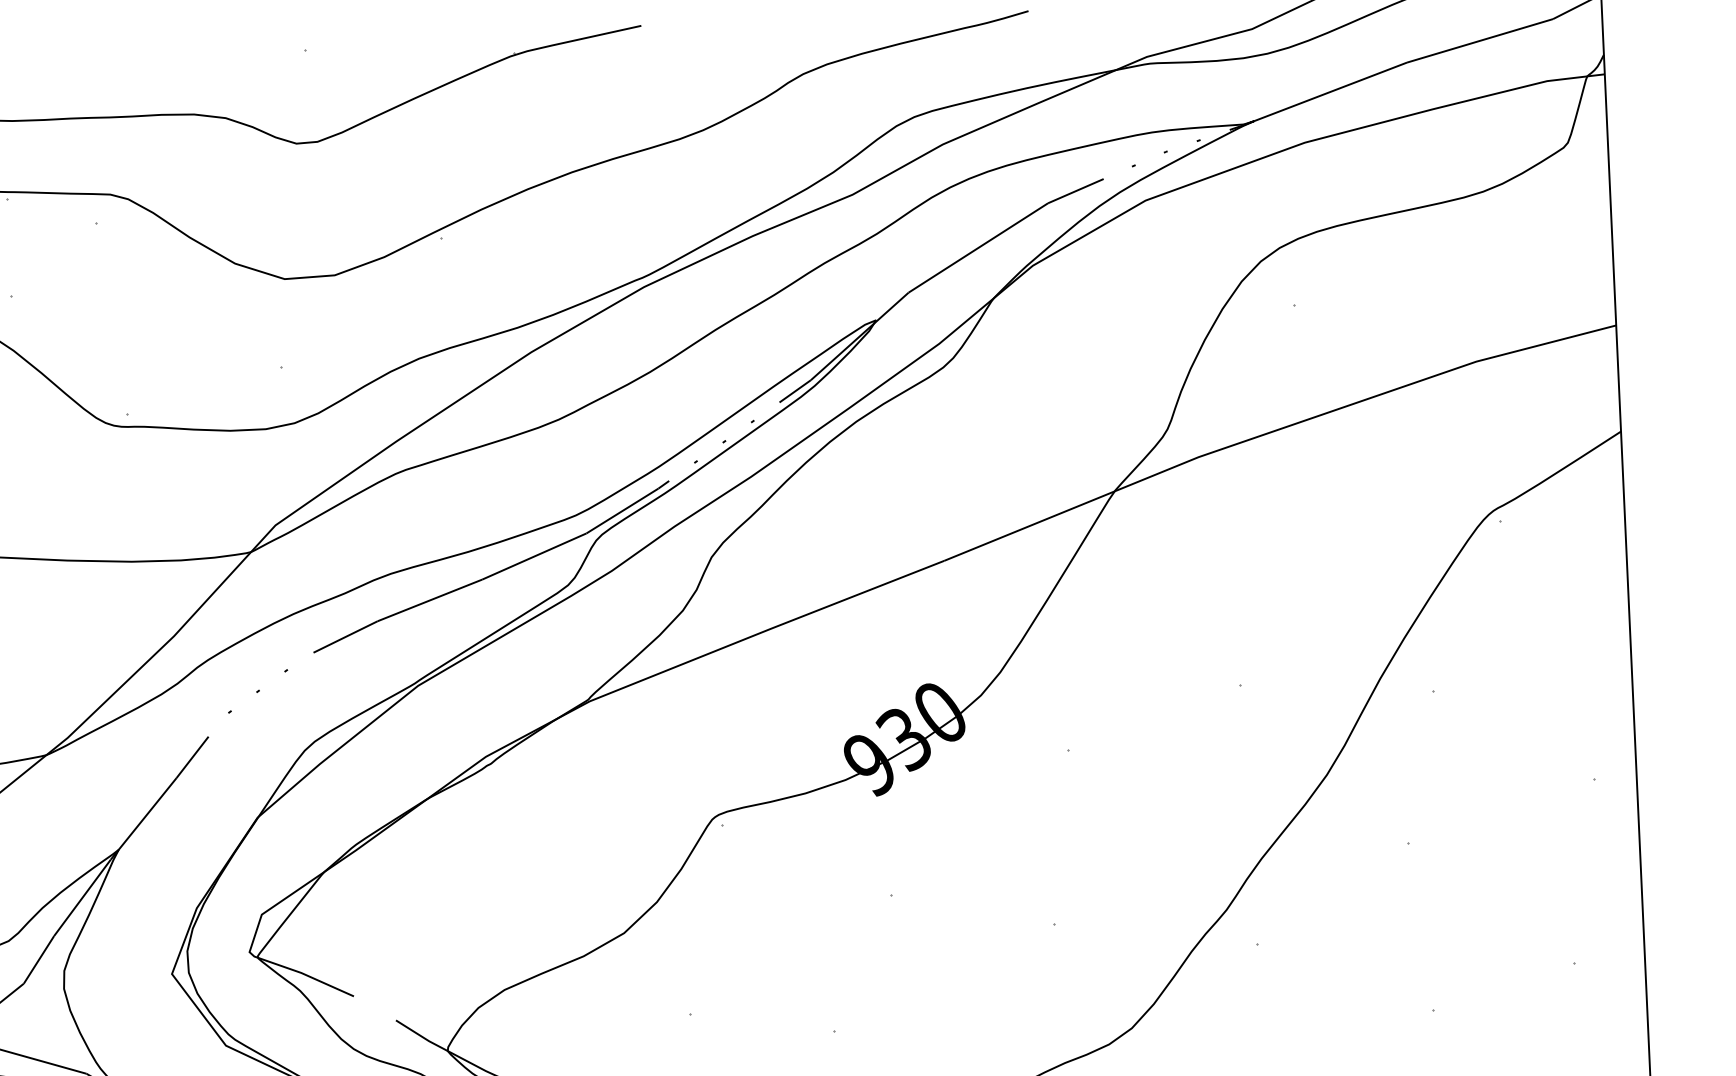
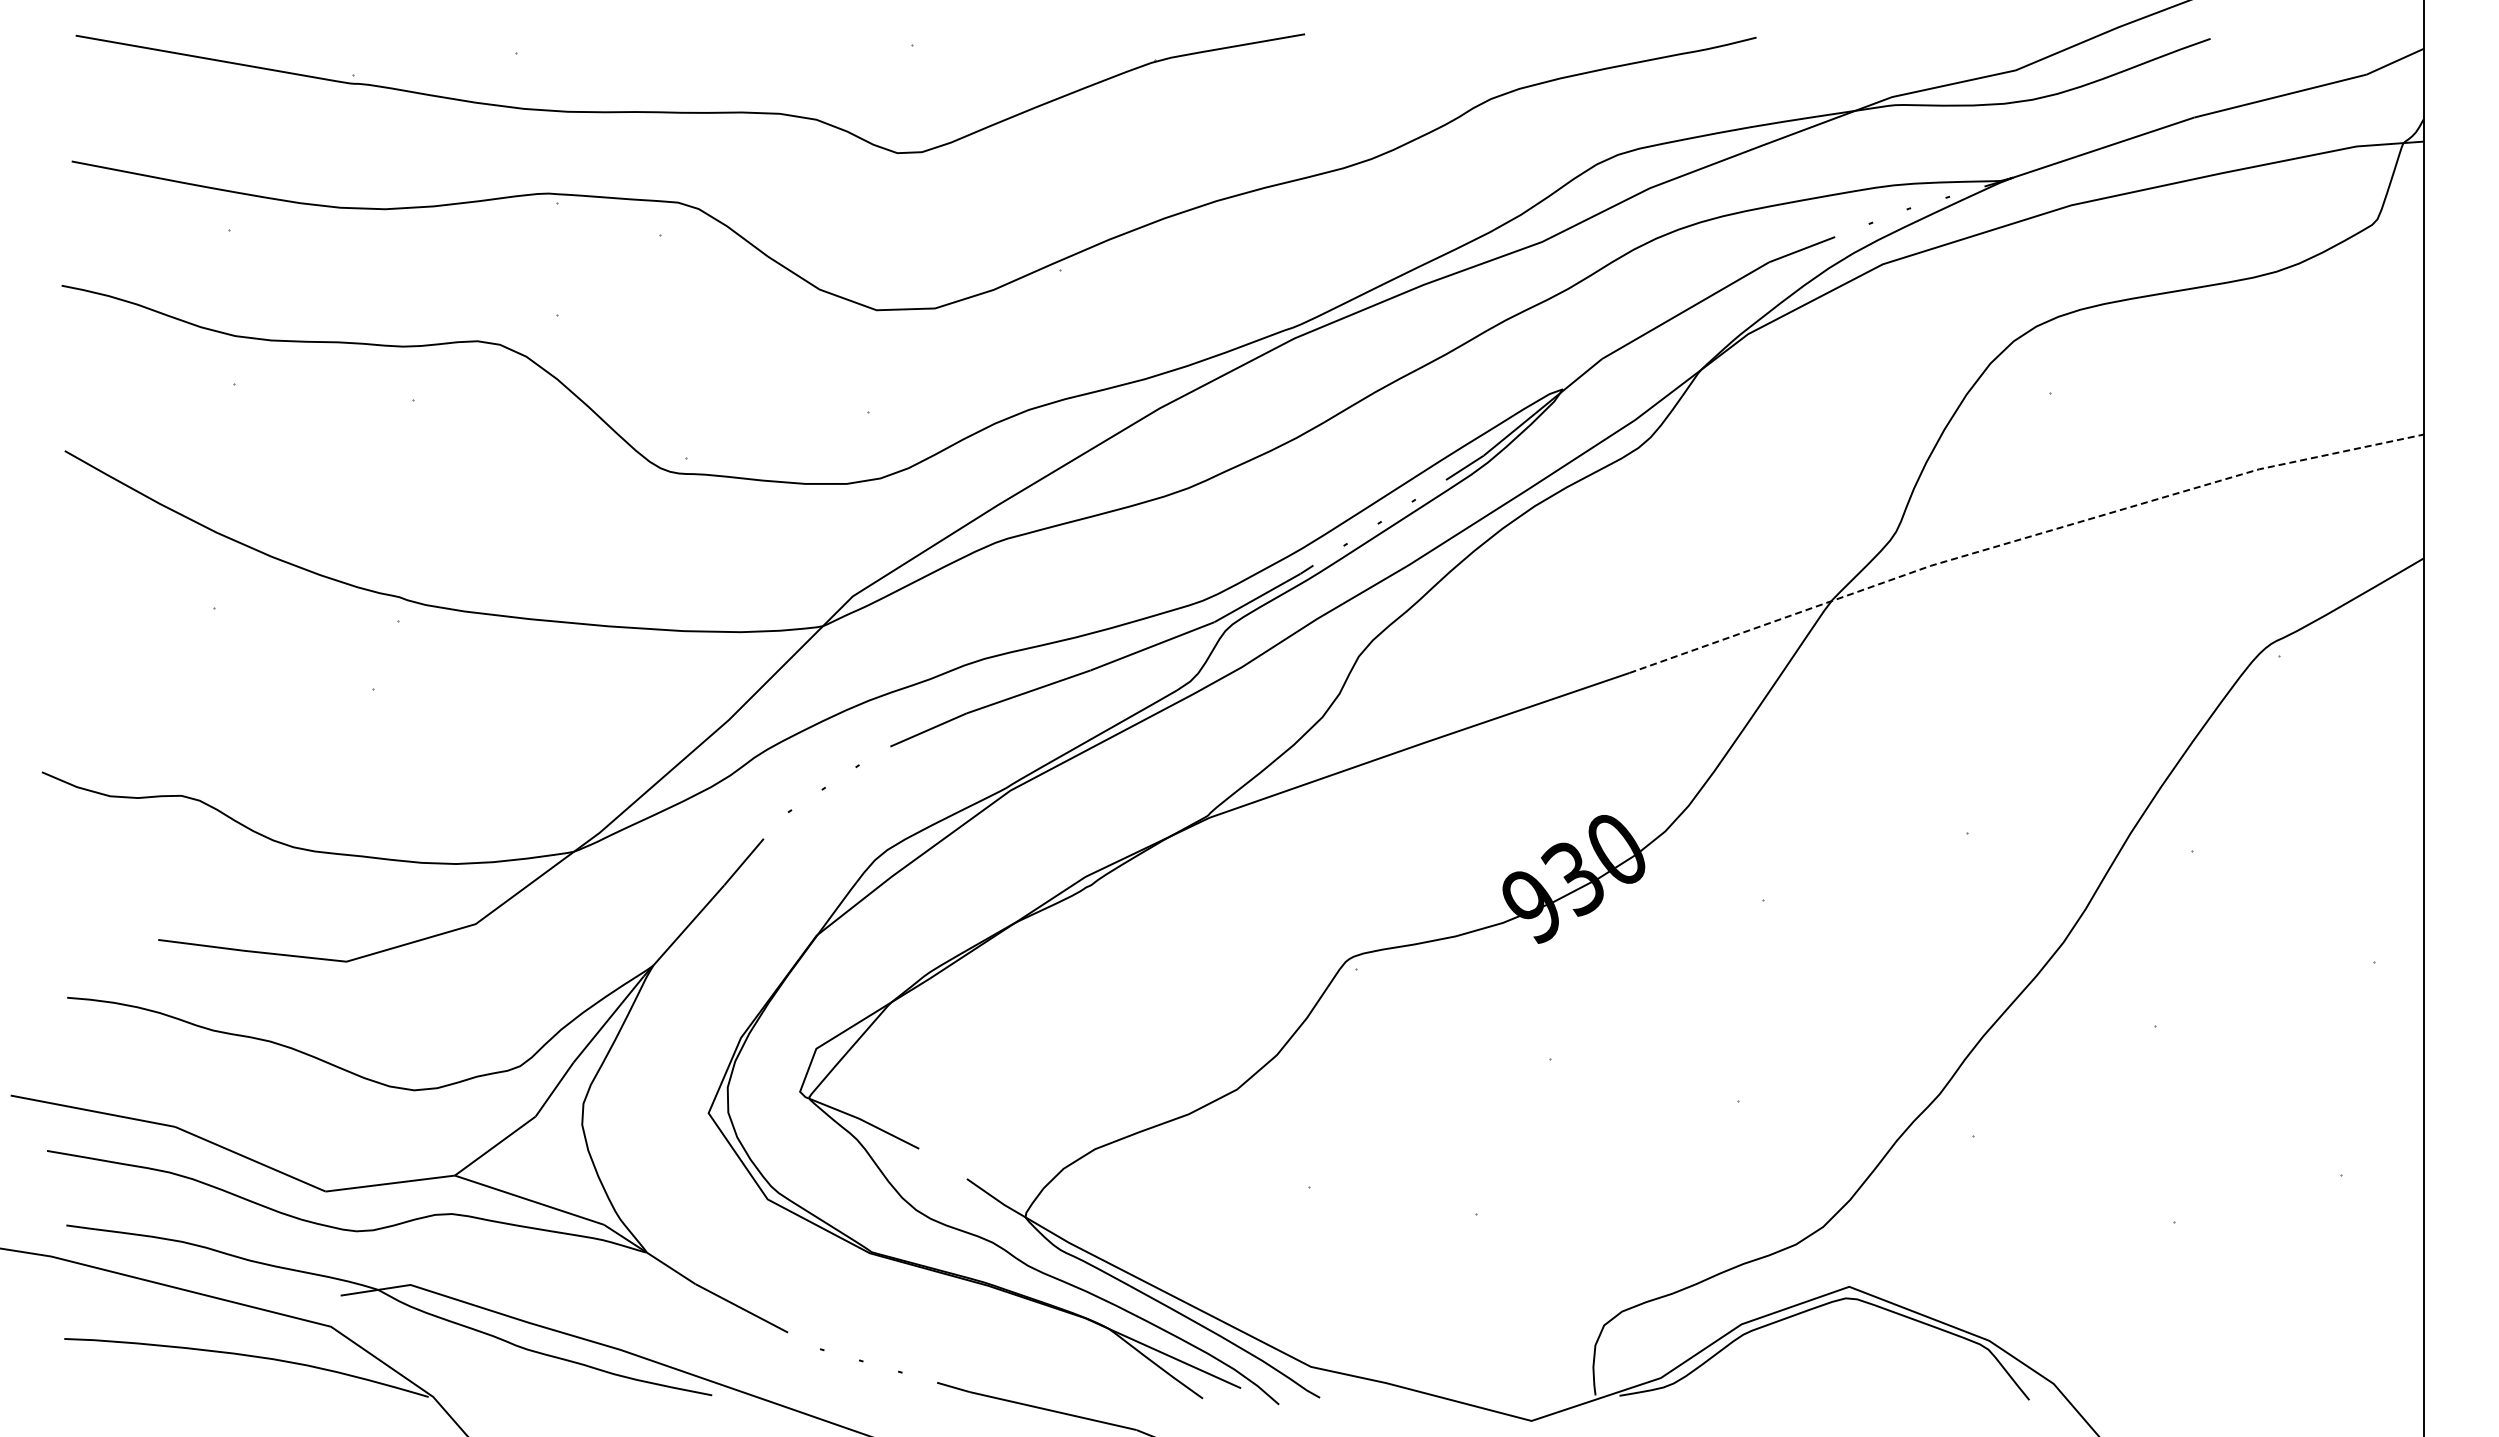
line: (1276, 430) -> (2022, 538), solid -> dashed

